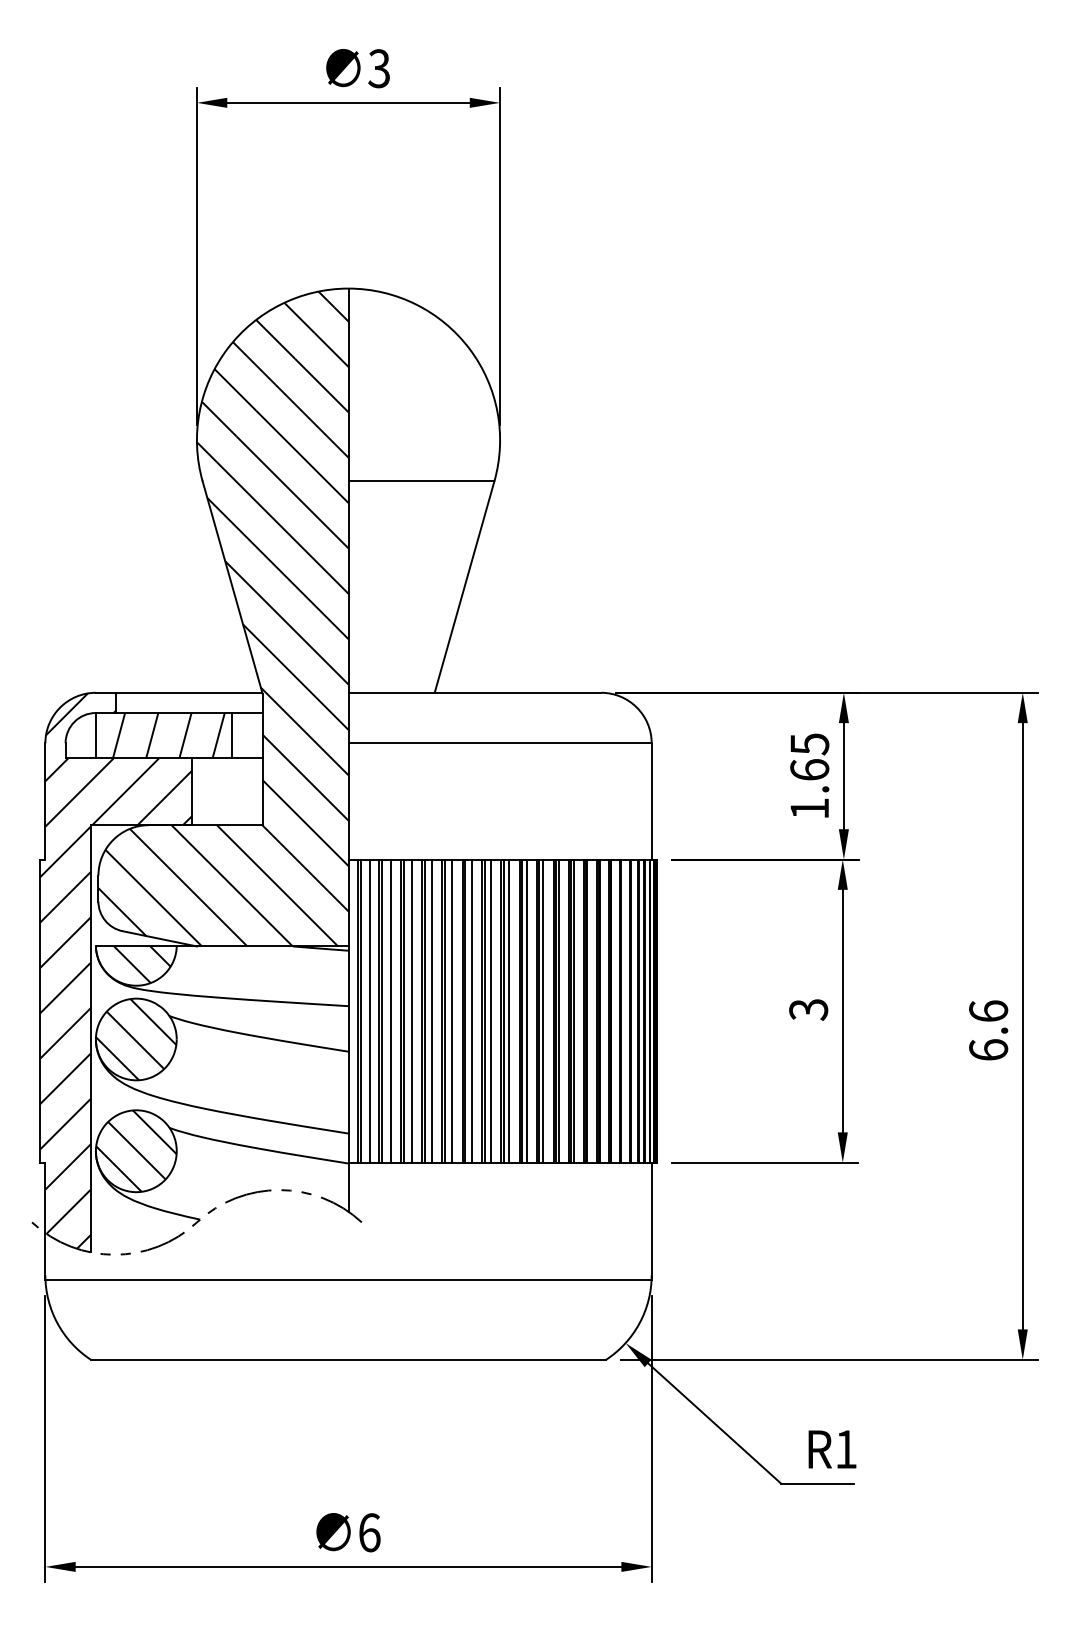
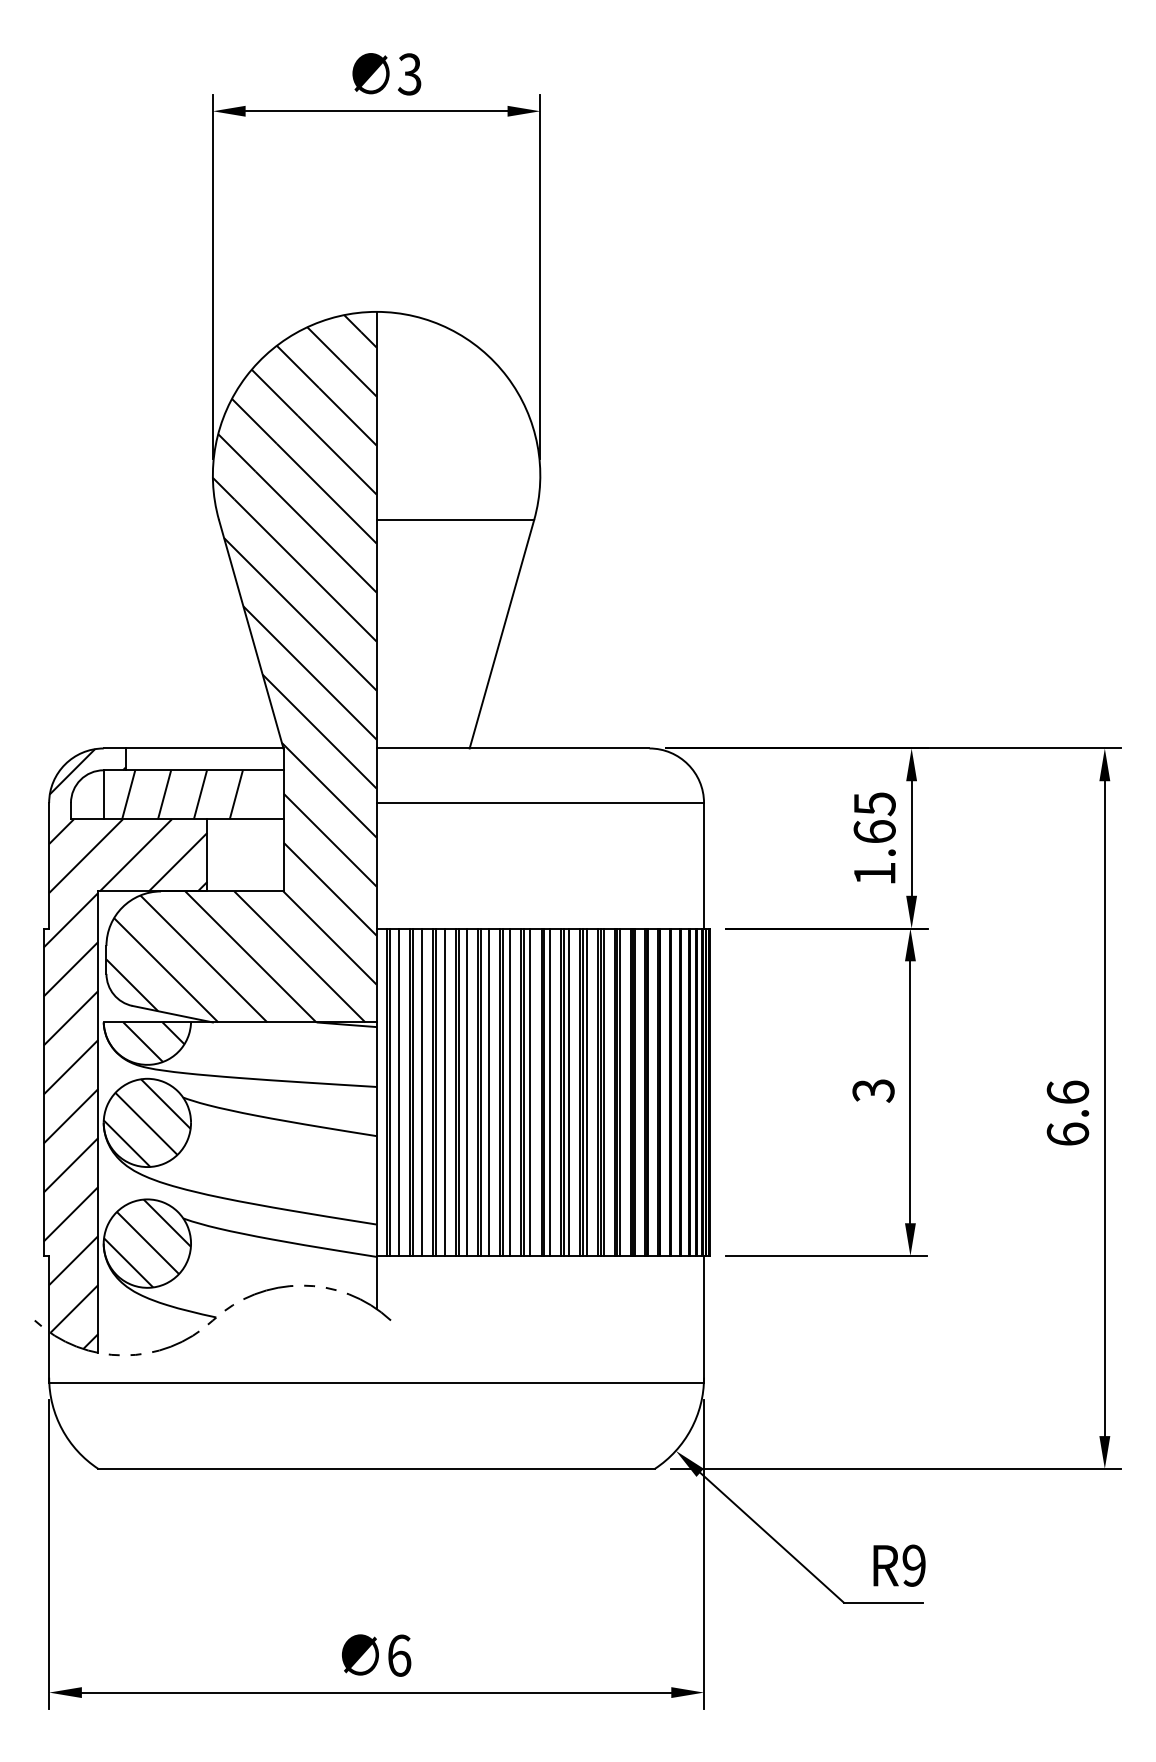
line: (232, 735) -> (251, 794), removed
text: (845, 1448) -> (913, 1564), R1 -> R9

